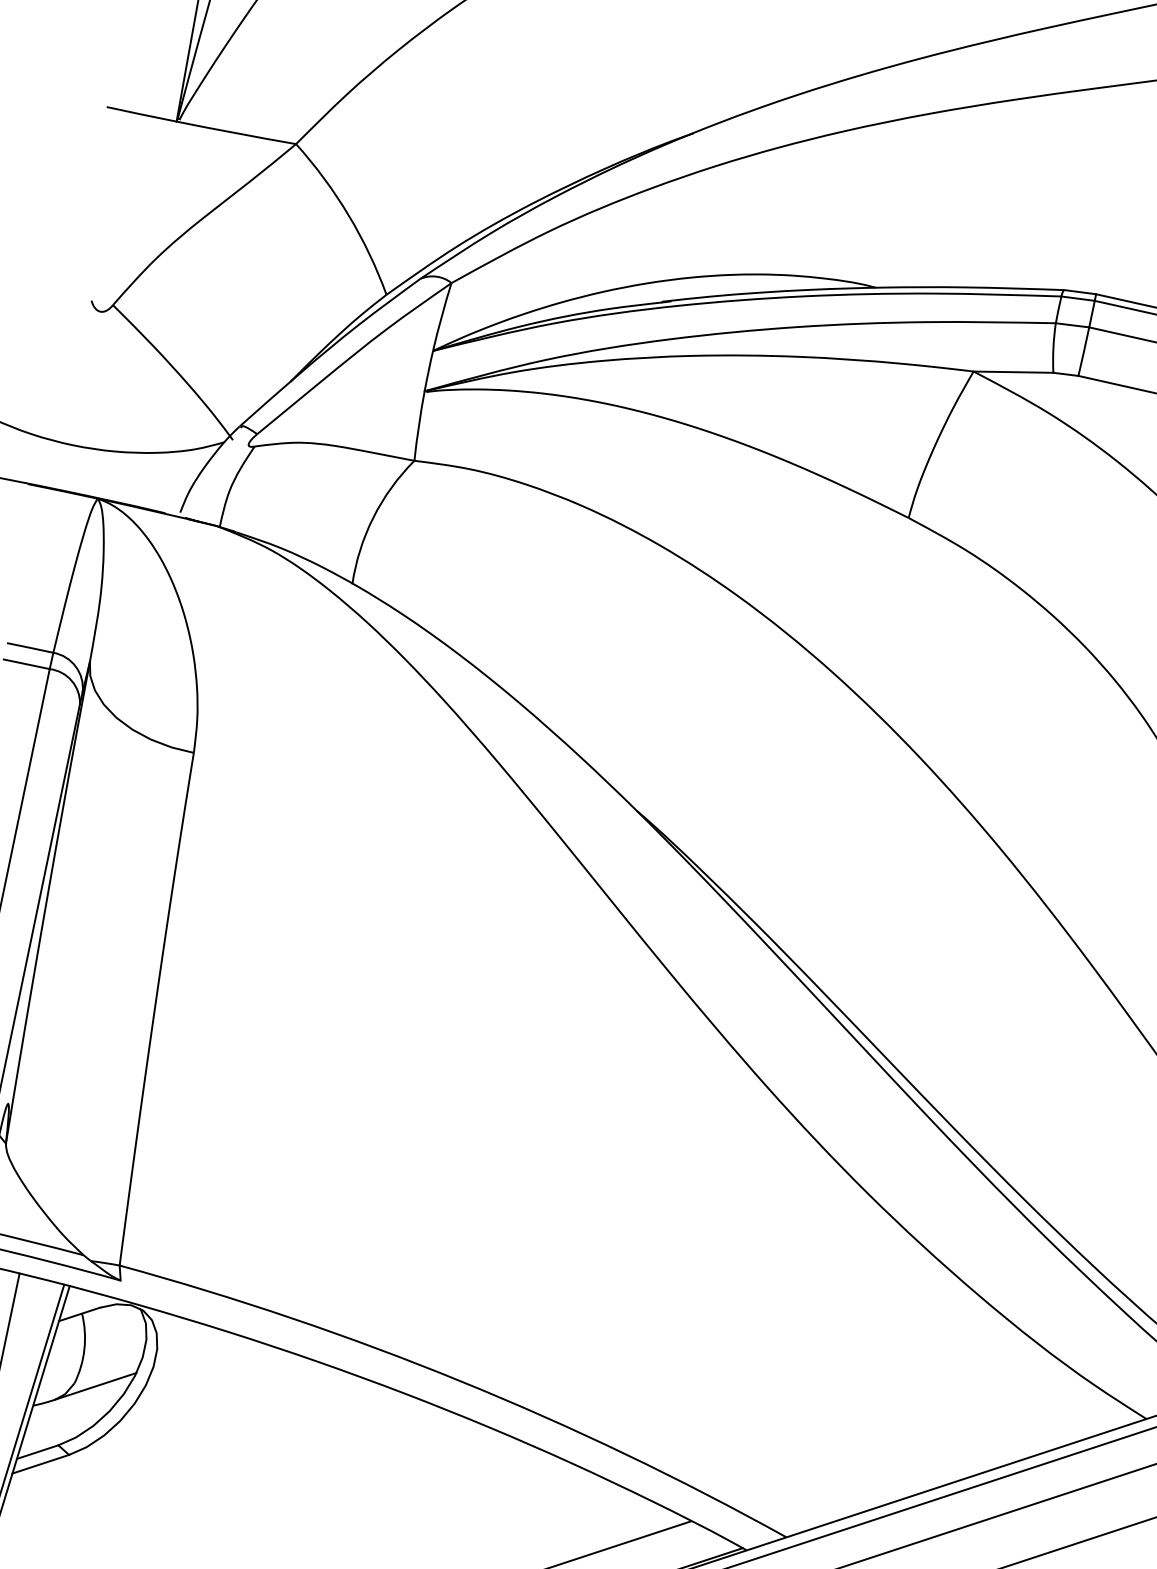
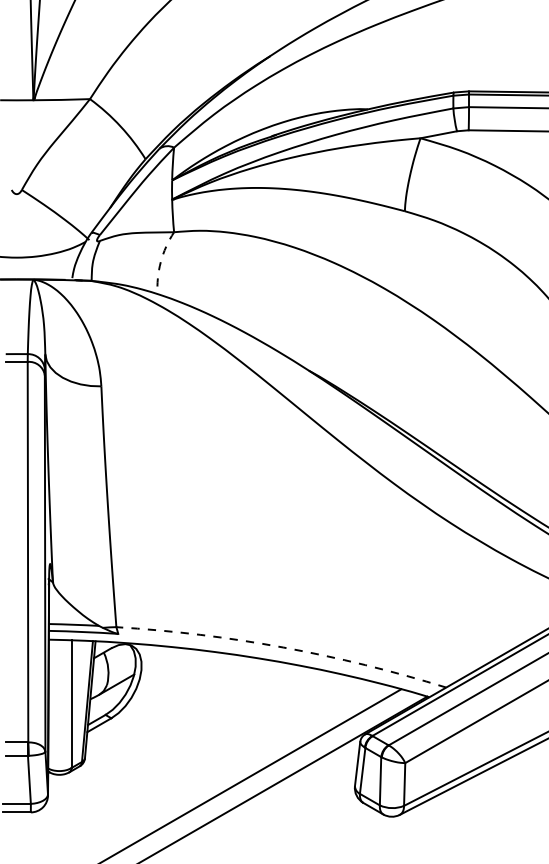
arc: (372, 518) -> (160, 262), solid -> dashed
arc: (461, 1381) -> (283, 647), solid -> dashed

